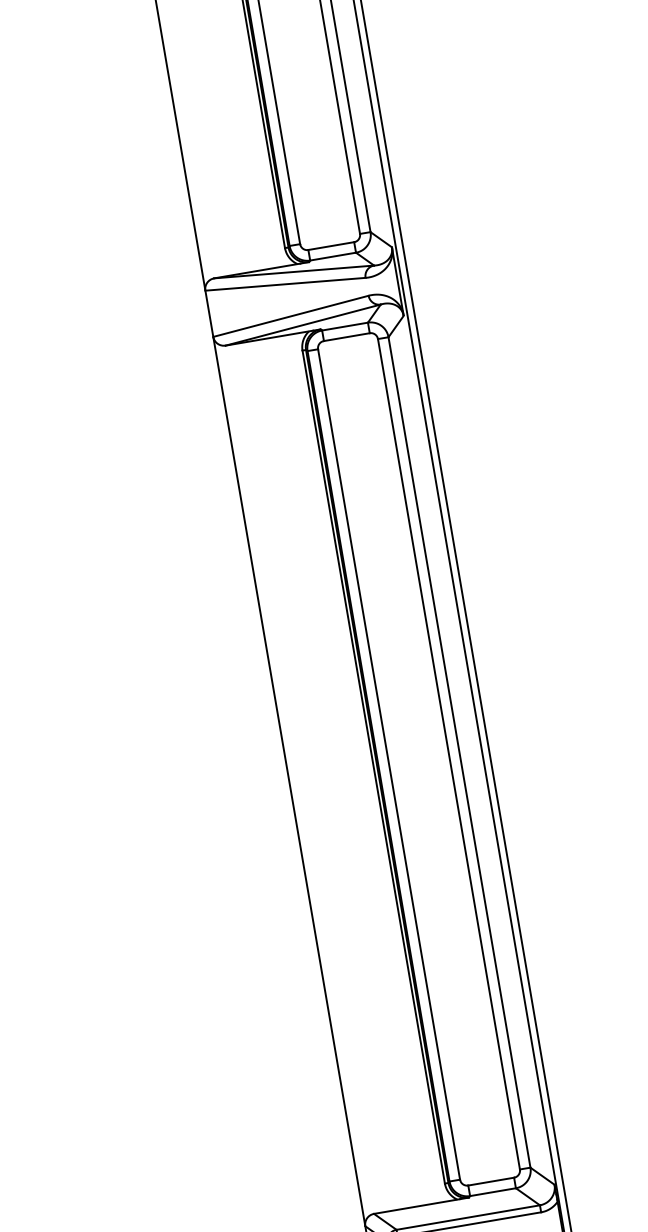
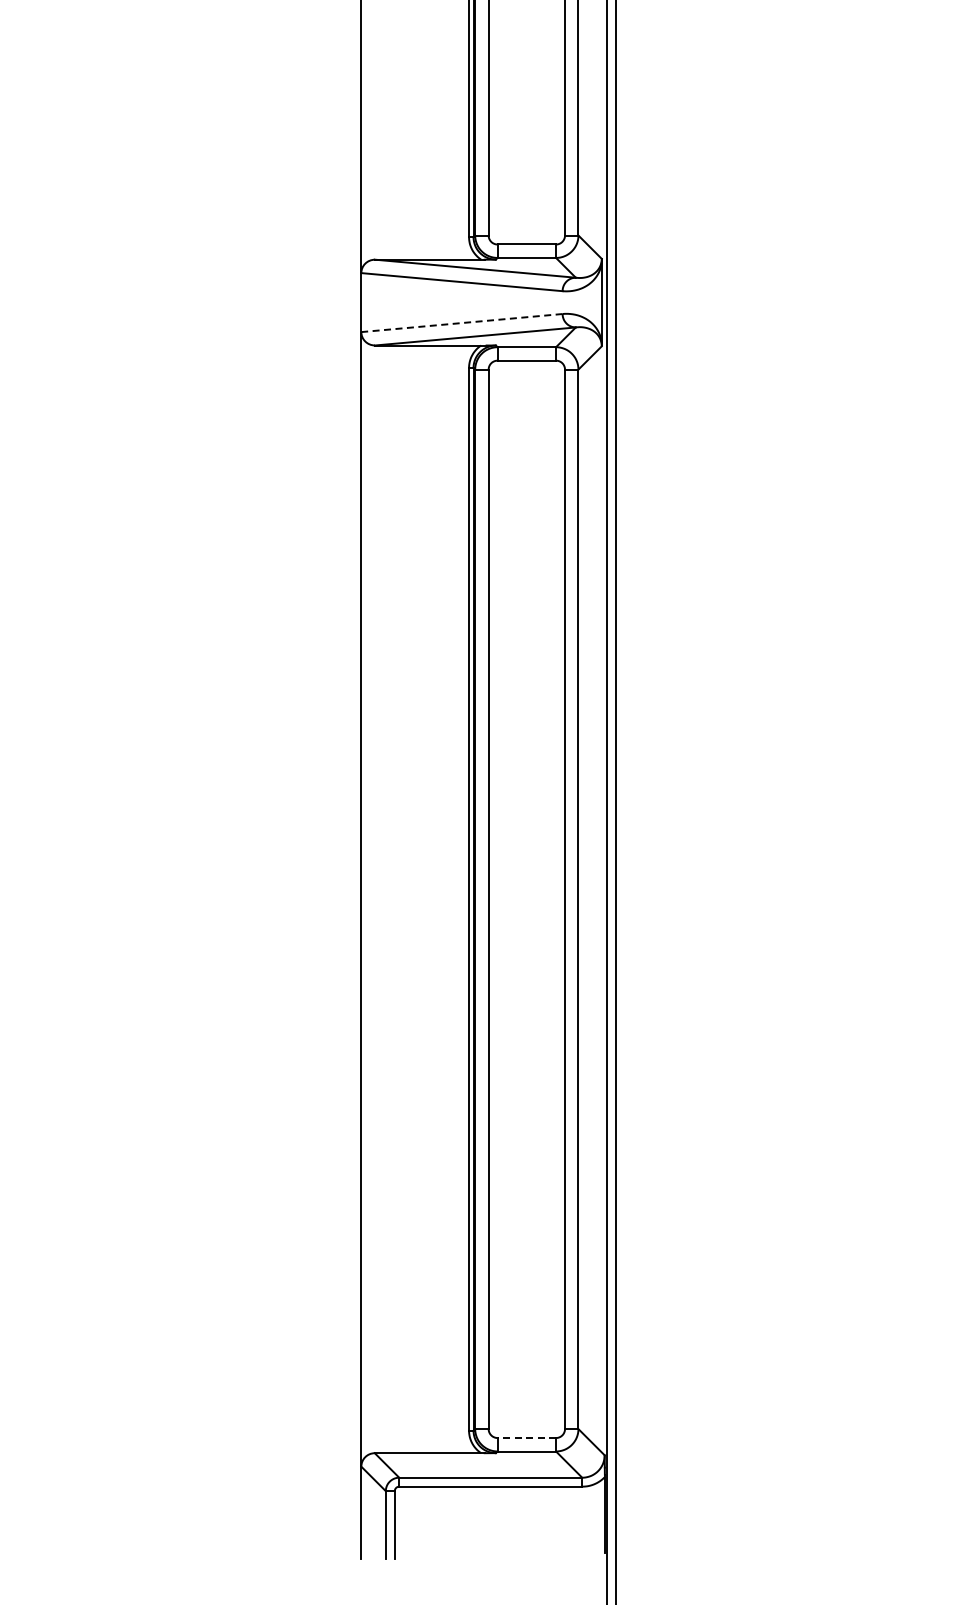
line: (290, 316) -> (461, 323), solid -> dashed
line: (491, 1182) -> (526, 1438), solid -> dashed

